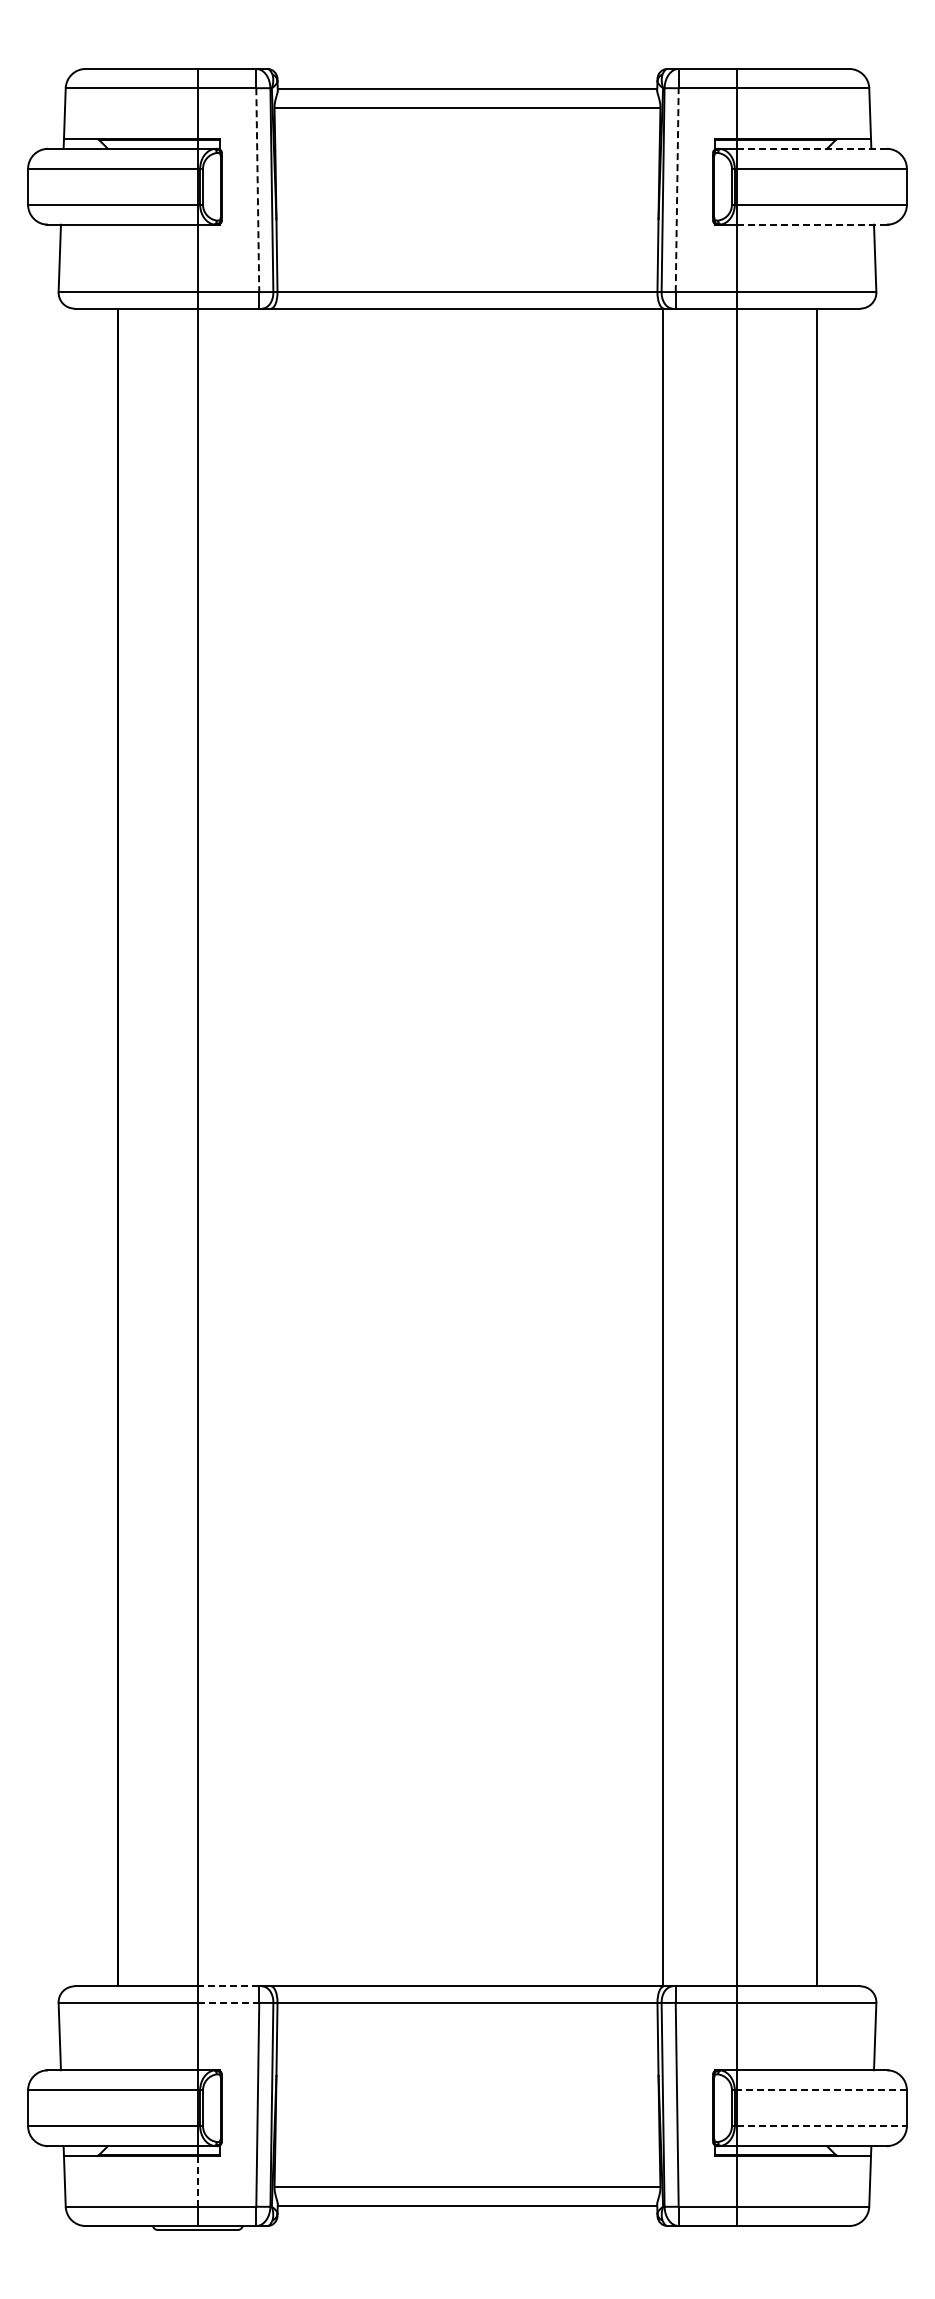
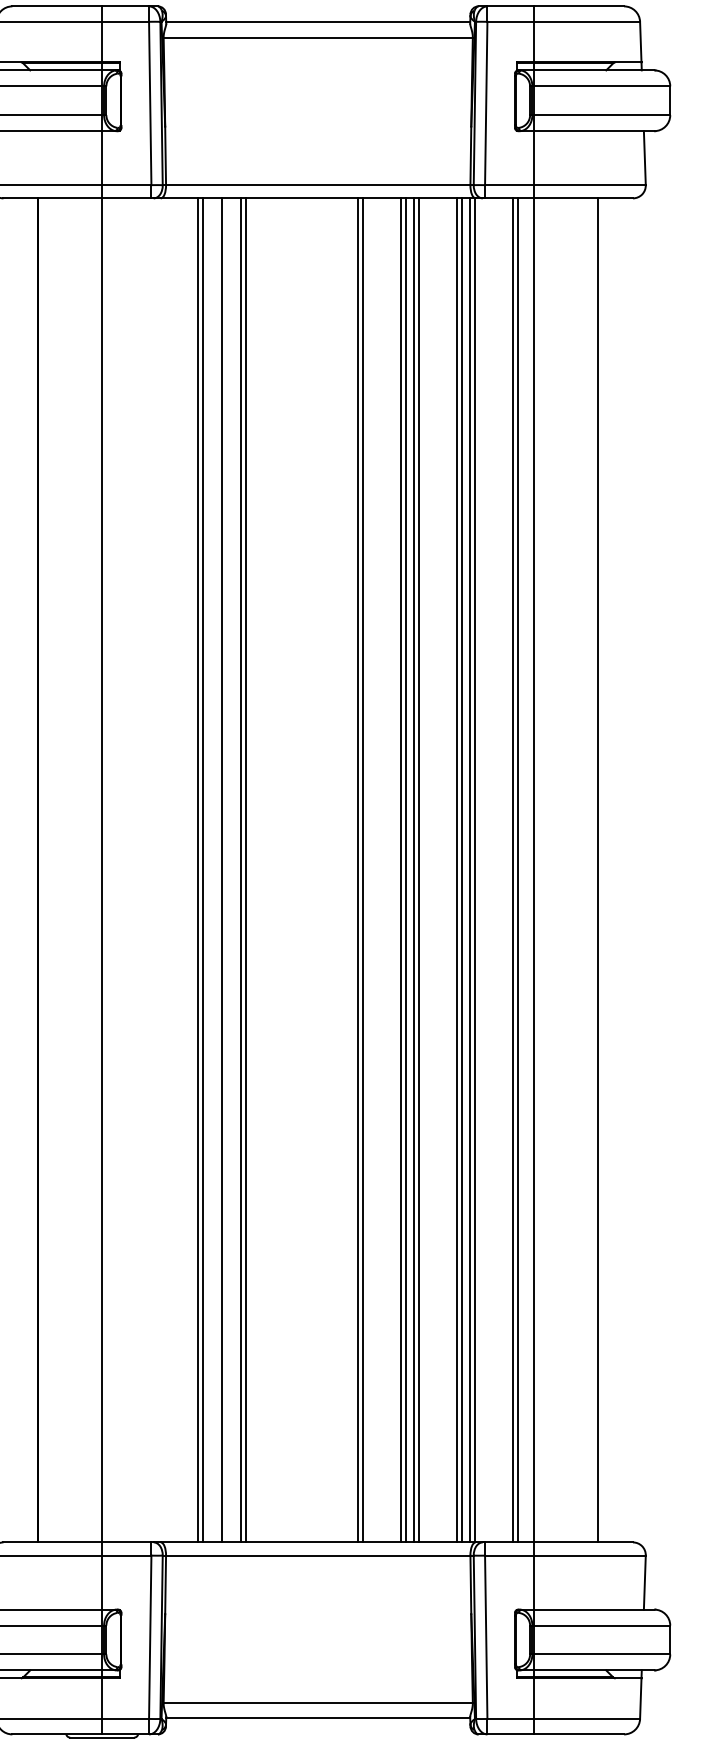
line: (812, 148) -> (594, 70), dashed -> solid
line: (257, 190) -> (150, 103), dashed -> solid
line: (677, 190) -> (486, 103), dashed -> solid
line: (812, 224) -> (594, 130), dashed -> solid
line: (317, 1147) -> (198, 870), added
line: (323, 1147) -> (202, 870), added
line: (347, 1147) -> (222, 870), added
line: (371, 1147) -> (241, 870), added
line: (377, 1147) -> (246, 870), added
line: (517, 1147) -> (358, 870), added
line: (523, 1147) -> (363, 870), added
line: (571, 1147) -> (401, 870), added
line: (577, 1147) -> (406, 870), added
line: (587, 1147) -> (414, 870), added
line: (593, 1147) -> (419, 870), added
line: (641, 1147) -> (457, 870), added
line: (647, 1147) -> (462, 870), added
line: (657, 1147) -> (470, 870), added
line: (711, 1147) -> (513, 870), added
line: (717, 1147) -> (518, 870), added
line: (228, 1986) -> (126, 1542), dashed -> solid
line: (228, 2002) -> (126, 1555), dashed -> solid
line: (822, 2090) -> (602, 1625), dashed -> solid
line: (822, 2126) -> (602, 1654), dashed -> solid
line: (197, 2181) -> (101, 1698), dashed -> solid

